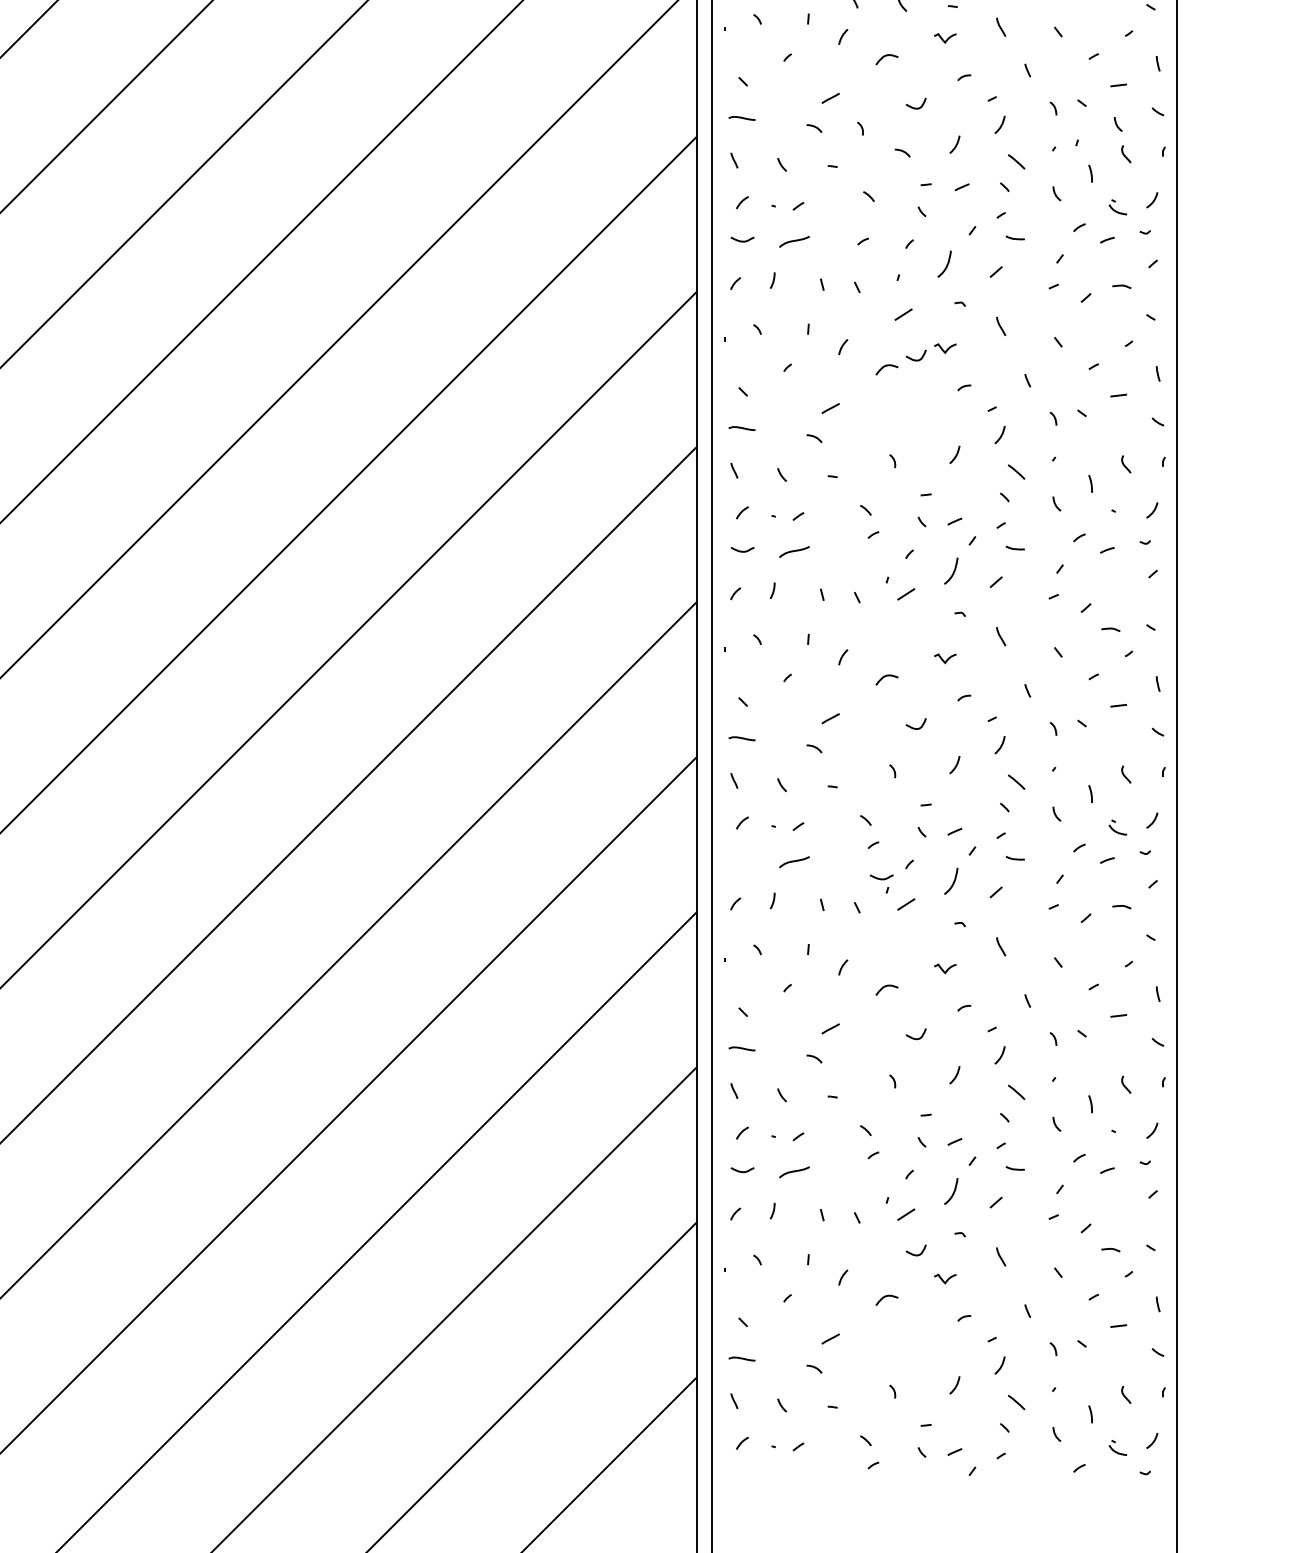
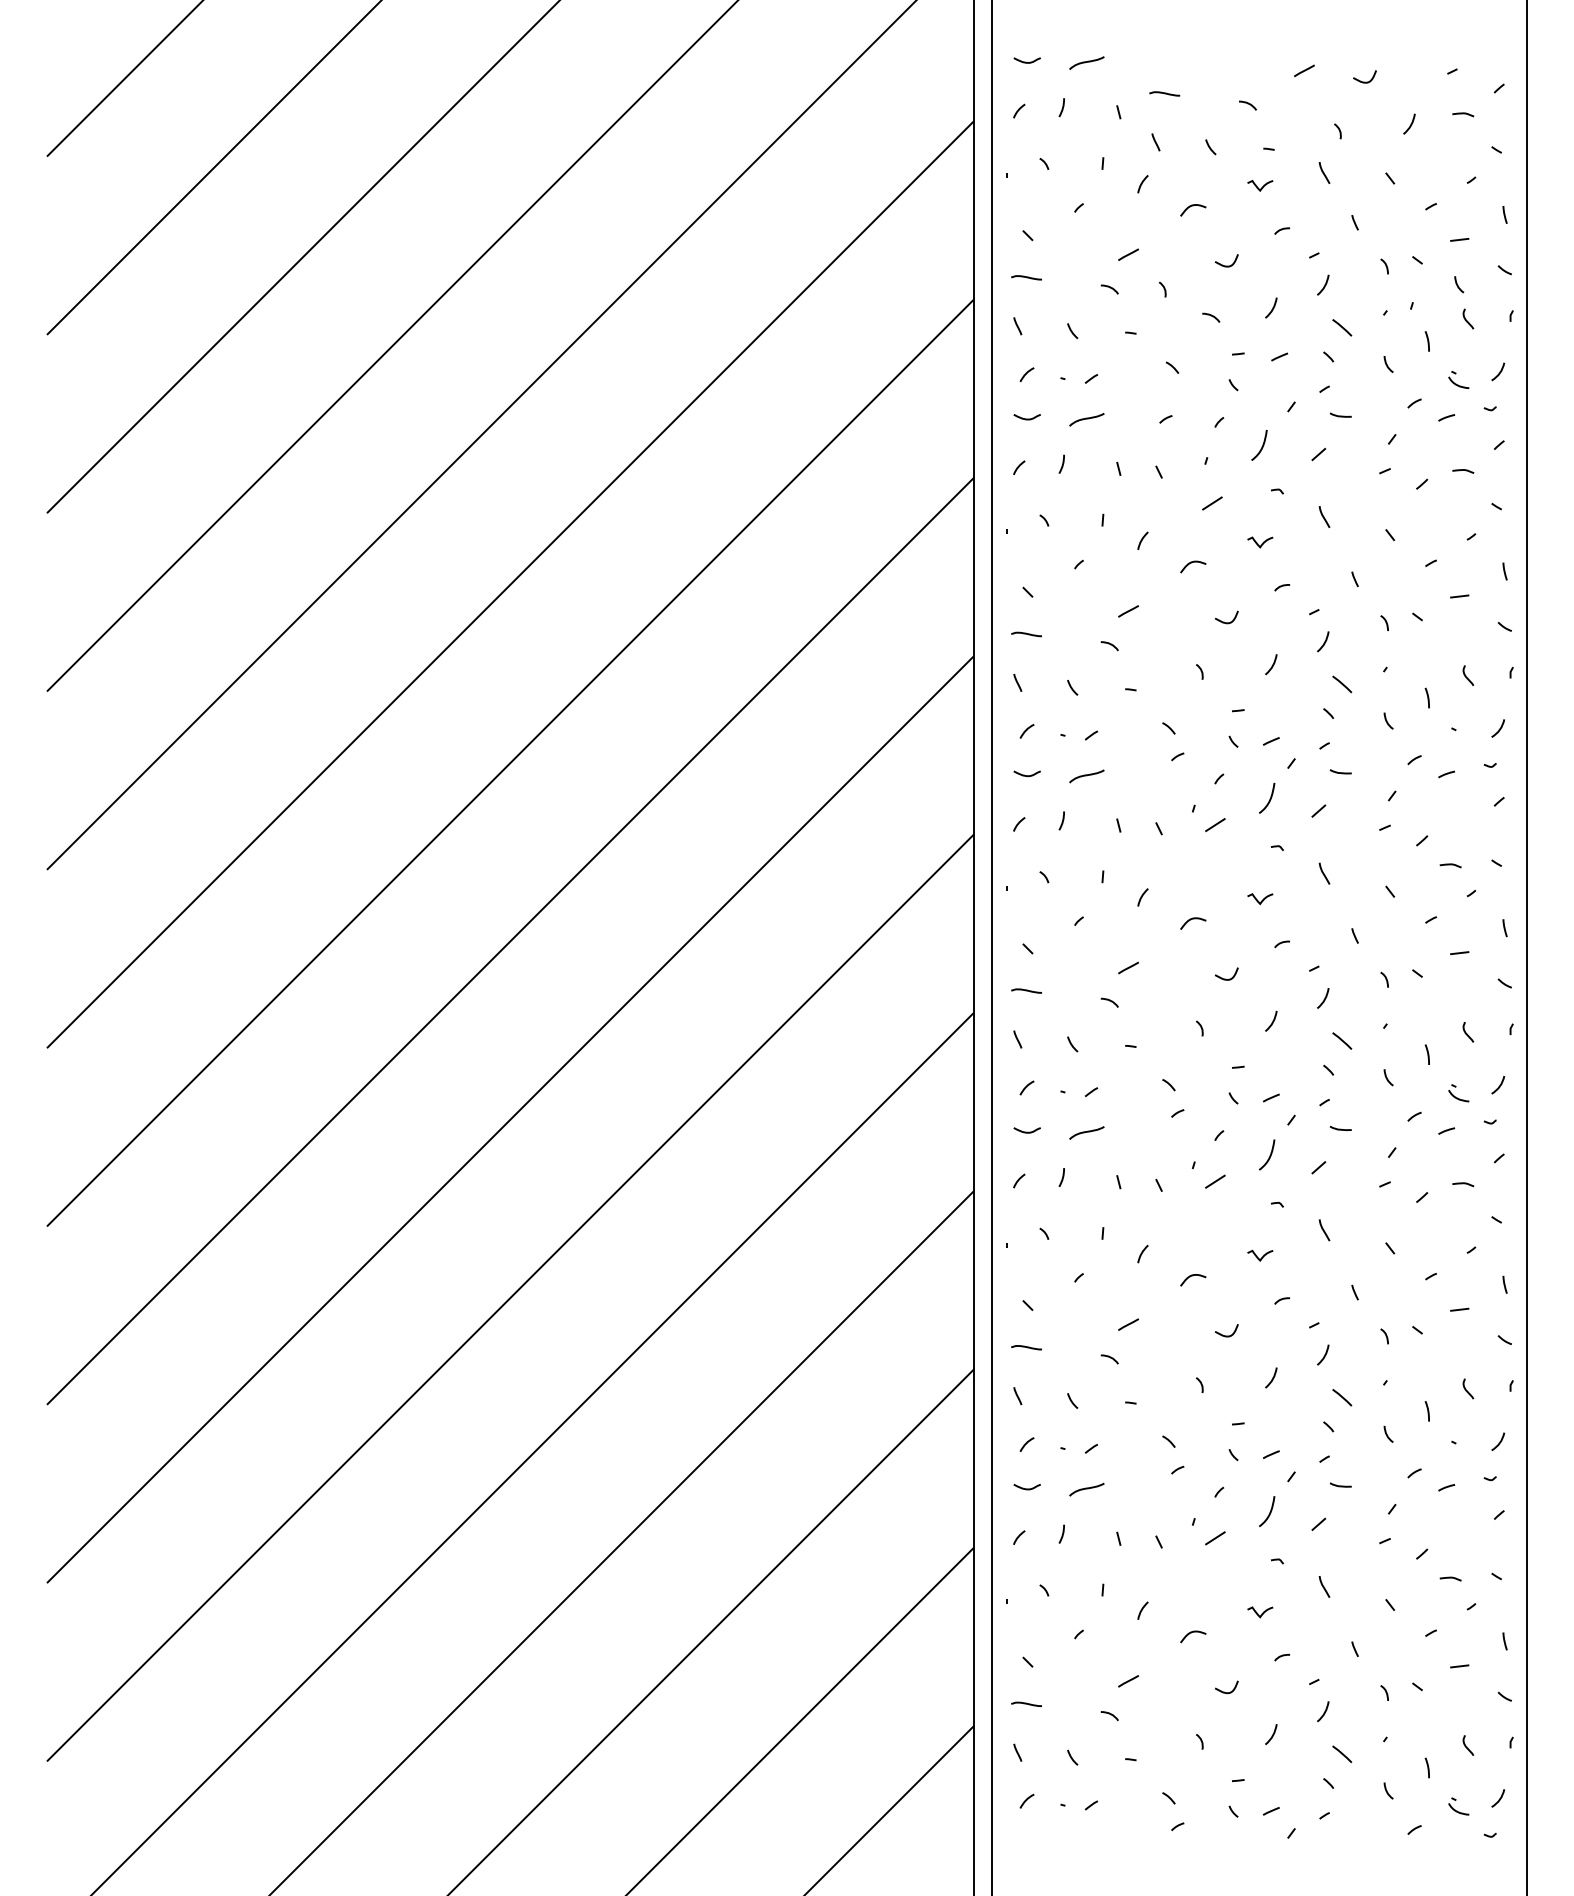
curve: (914, 359) -> (1224, 621), moved
curve: (881, 878) -> (1026, 1131), moved
curve: (914, 1253) -> (1224, 1691), moved

